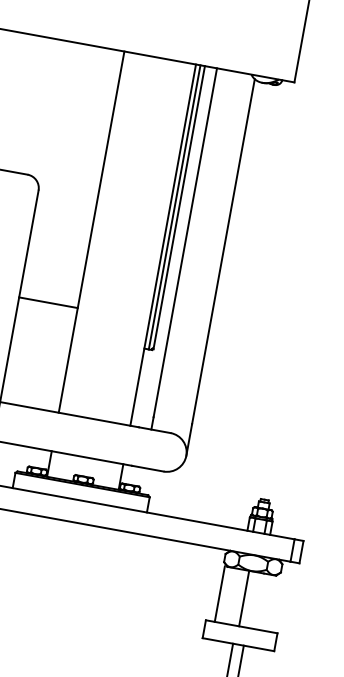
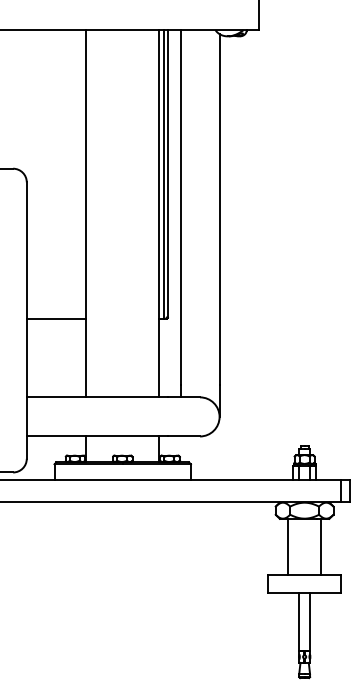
line: (48, 302) -> (56, 318), moved
line: (220, 593) -> (288, 546), moved
line: (244, 598) -> (321, 546), moved

